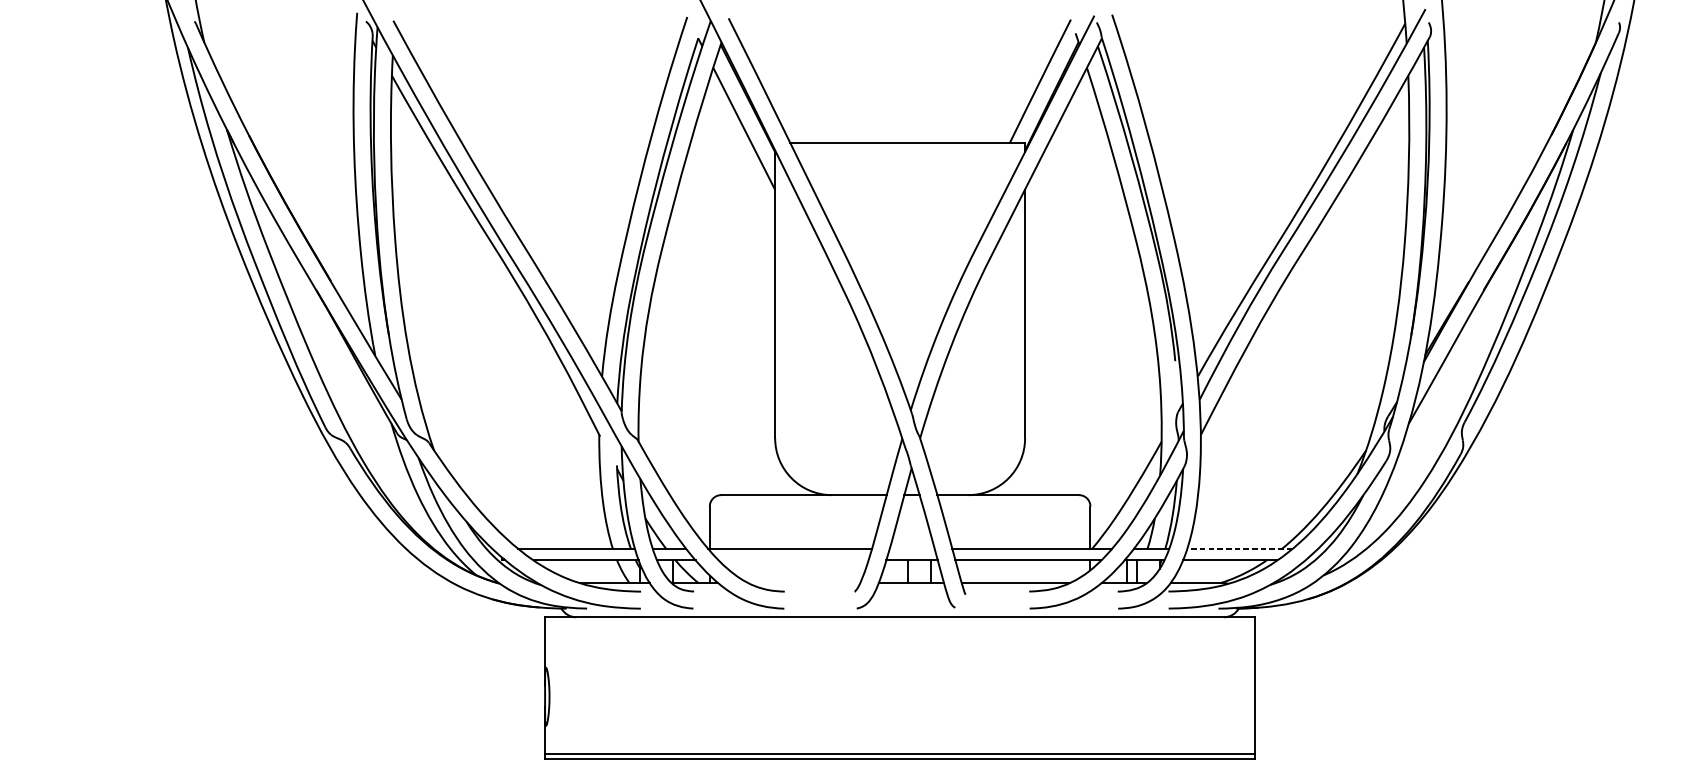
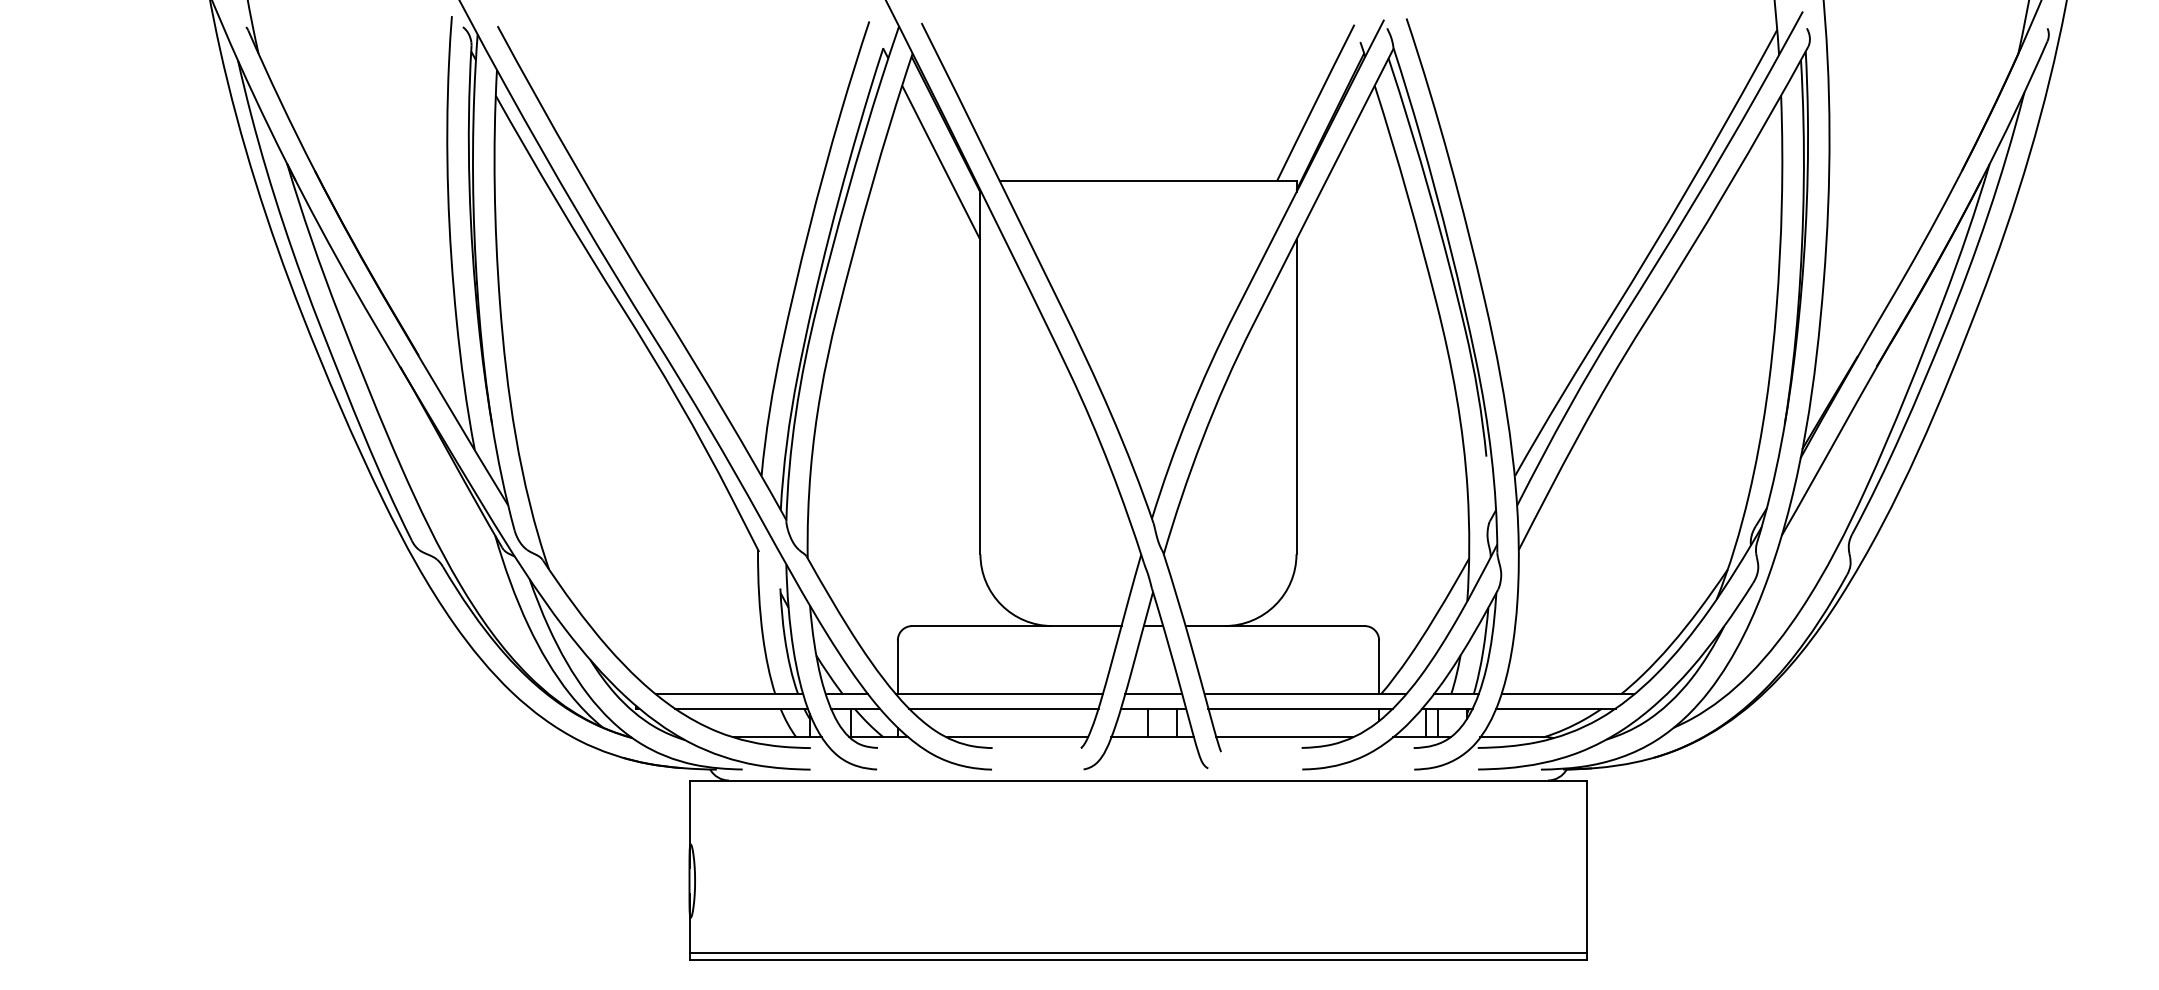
line: (912, 549) -> (1153, 694), added
line: (1239, 549) -> (1567, 694), dashed -> solid
line: (793, 560) -> (1003, 708), added
line: (804, 583) -> (1017, 737), added

